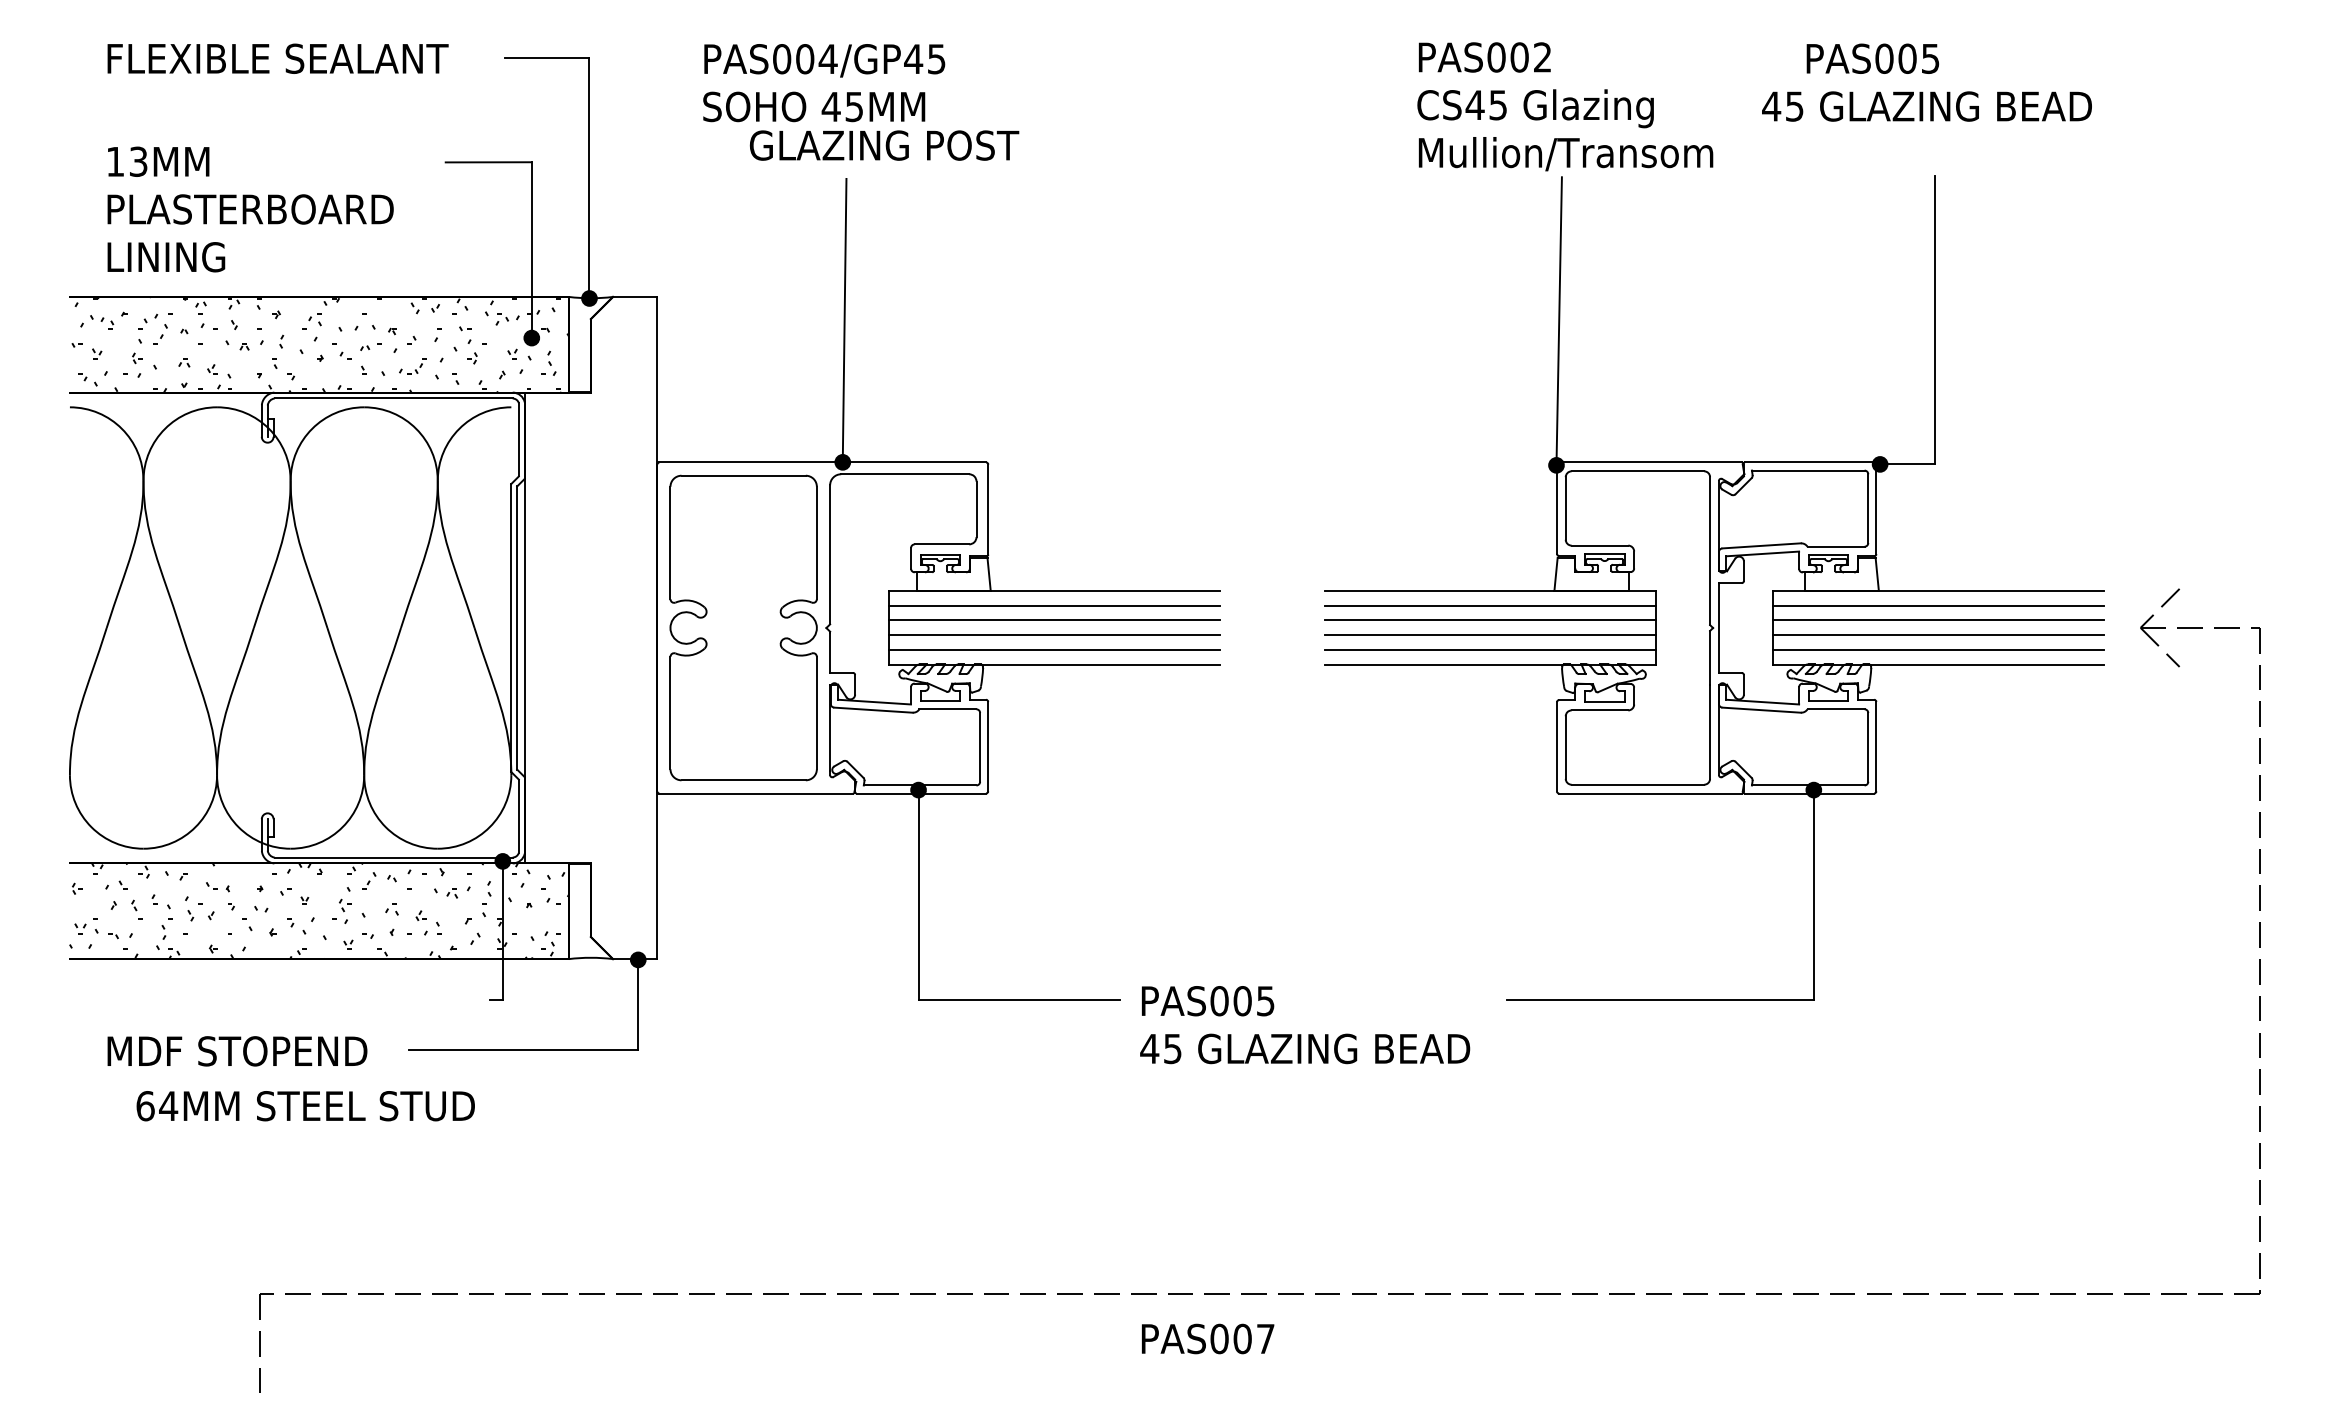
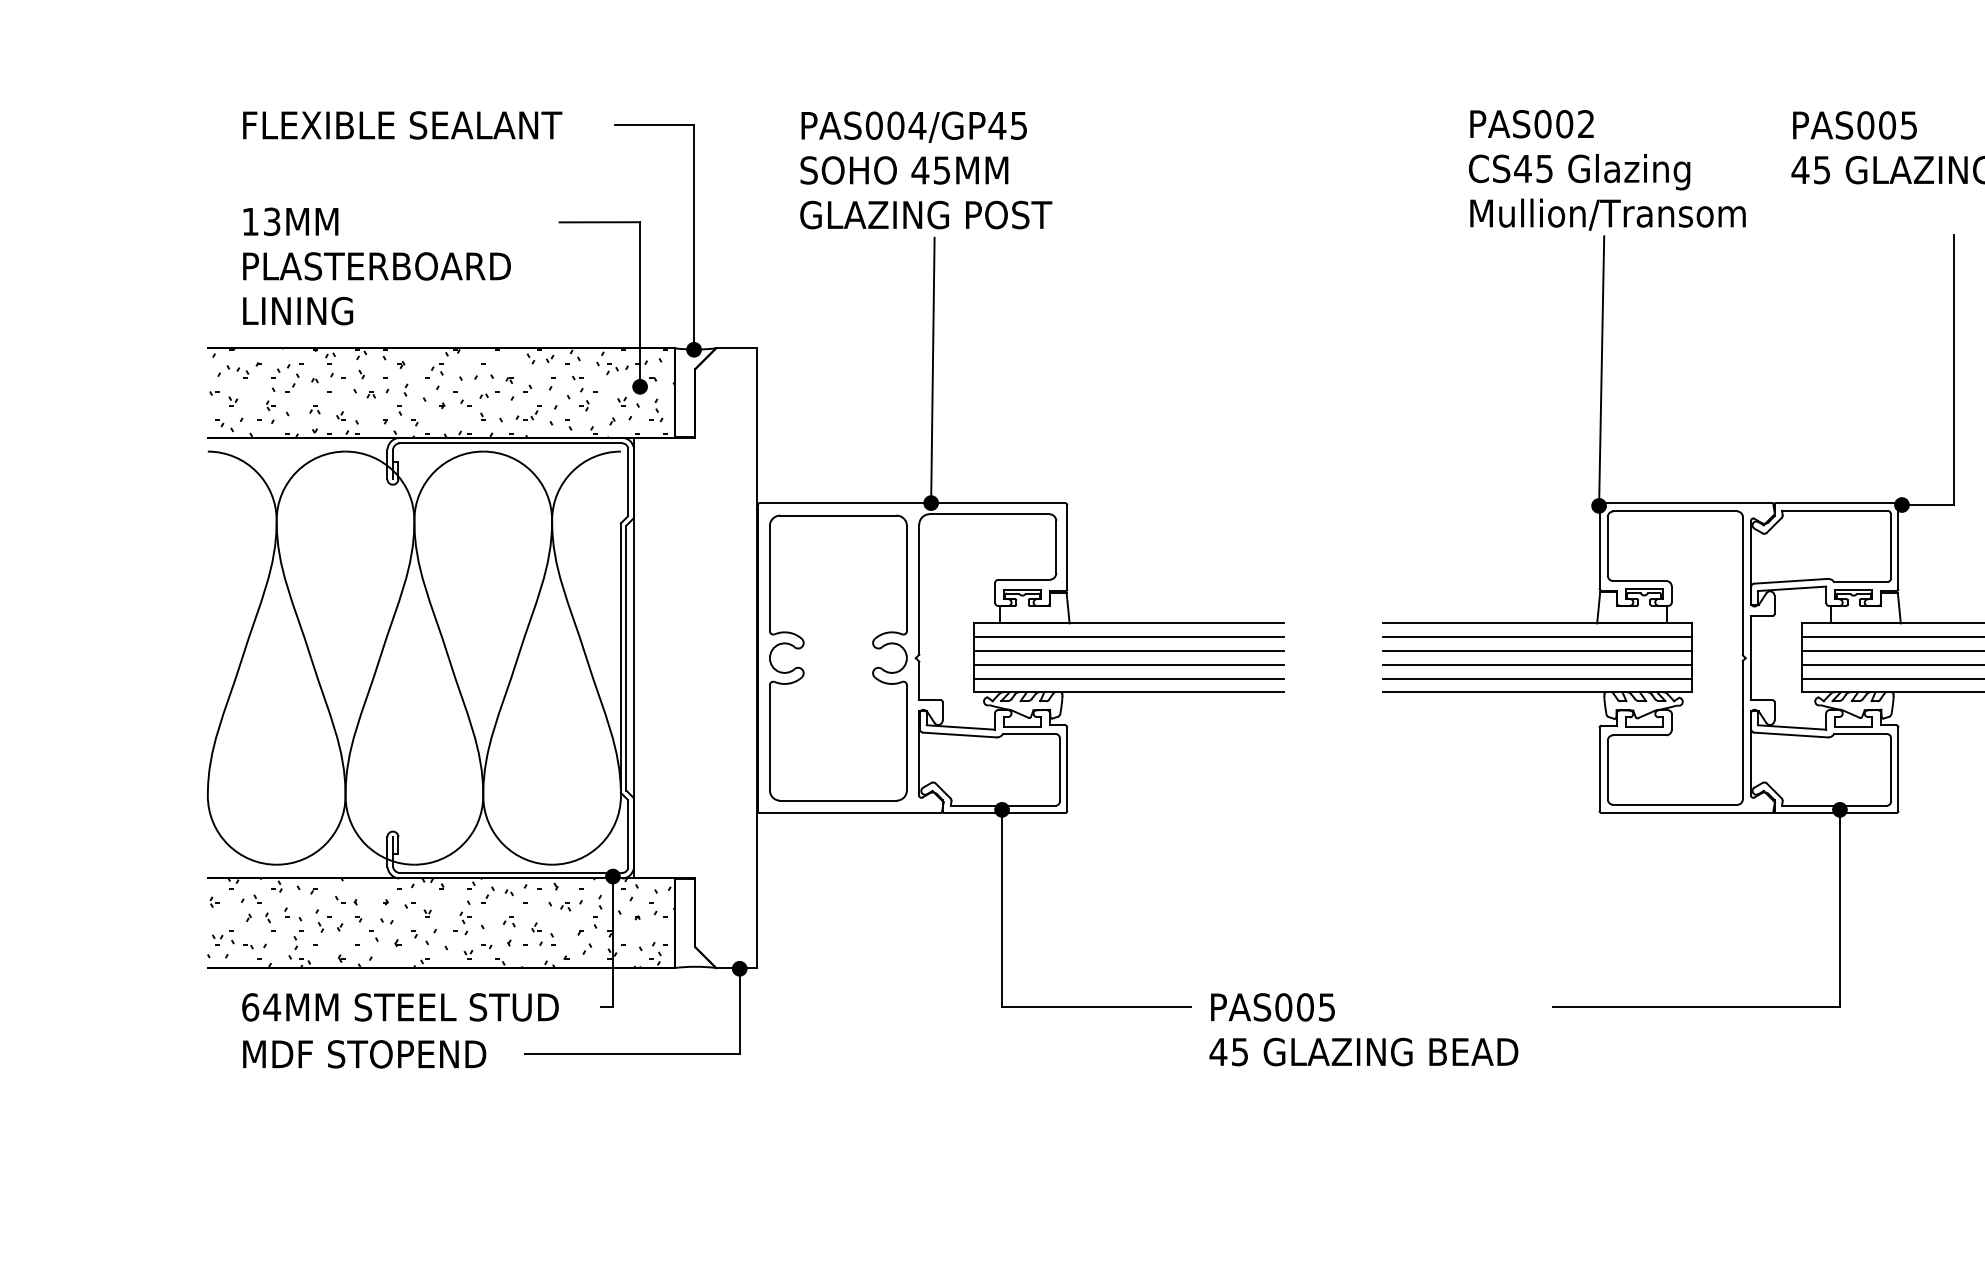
text: (1872, 58) -> (1854, 125), moved
text: (884, 145) -> (926, 214), moved
text: (305, 1106) -> (400, 1007), moved

